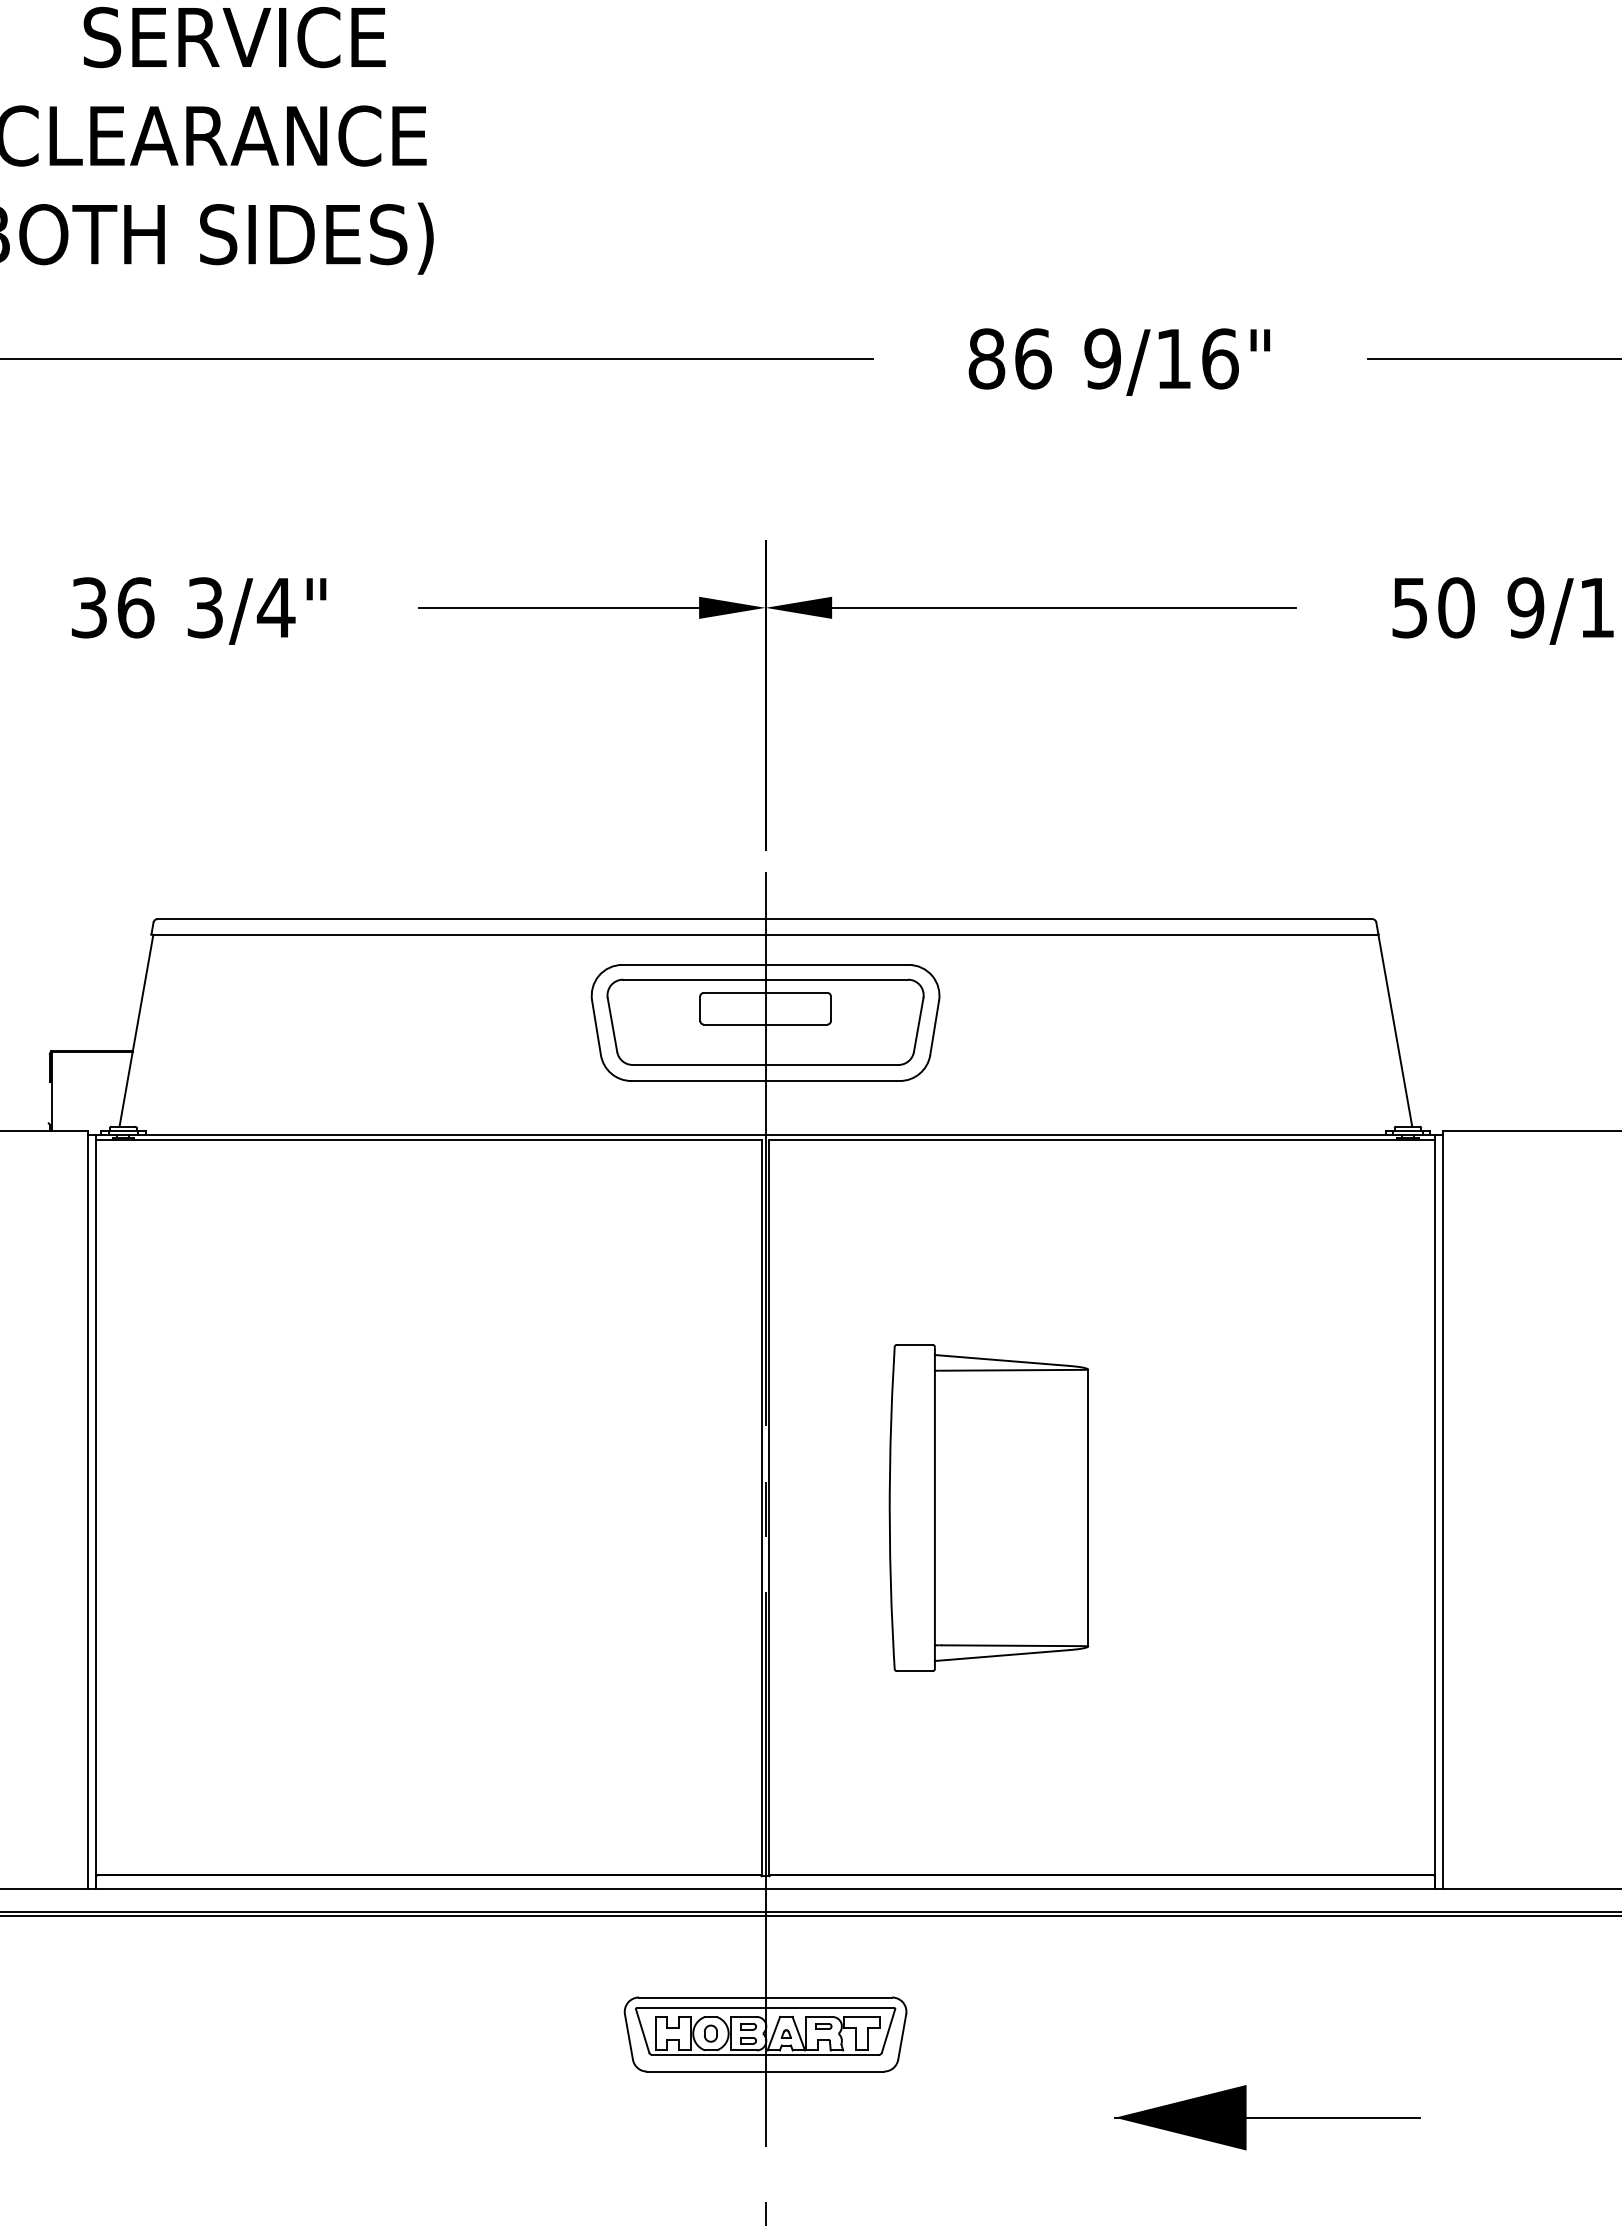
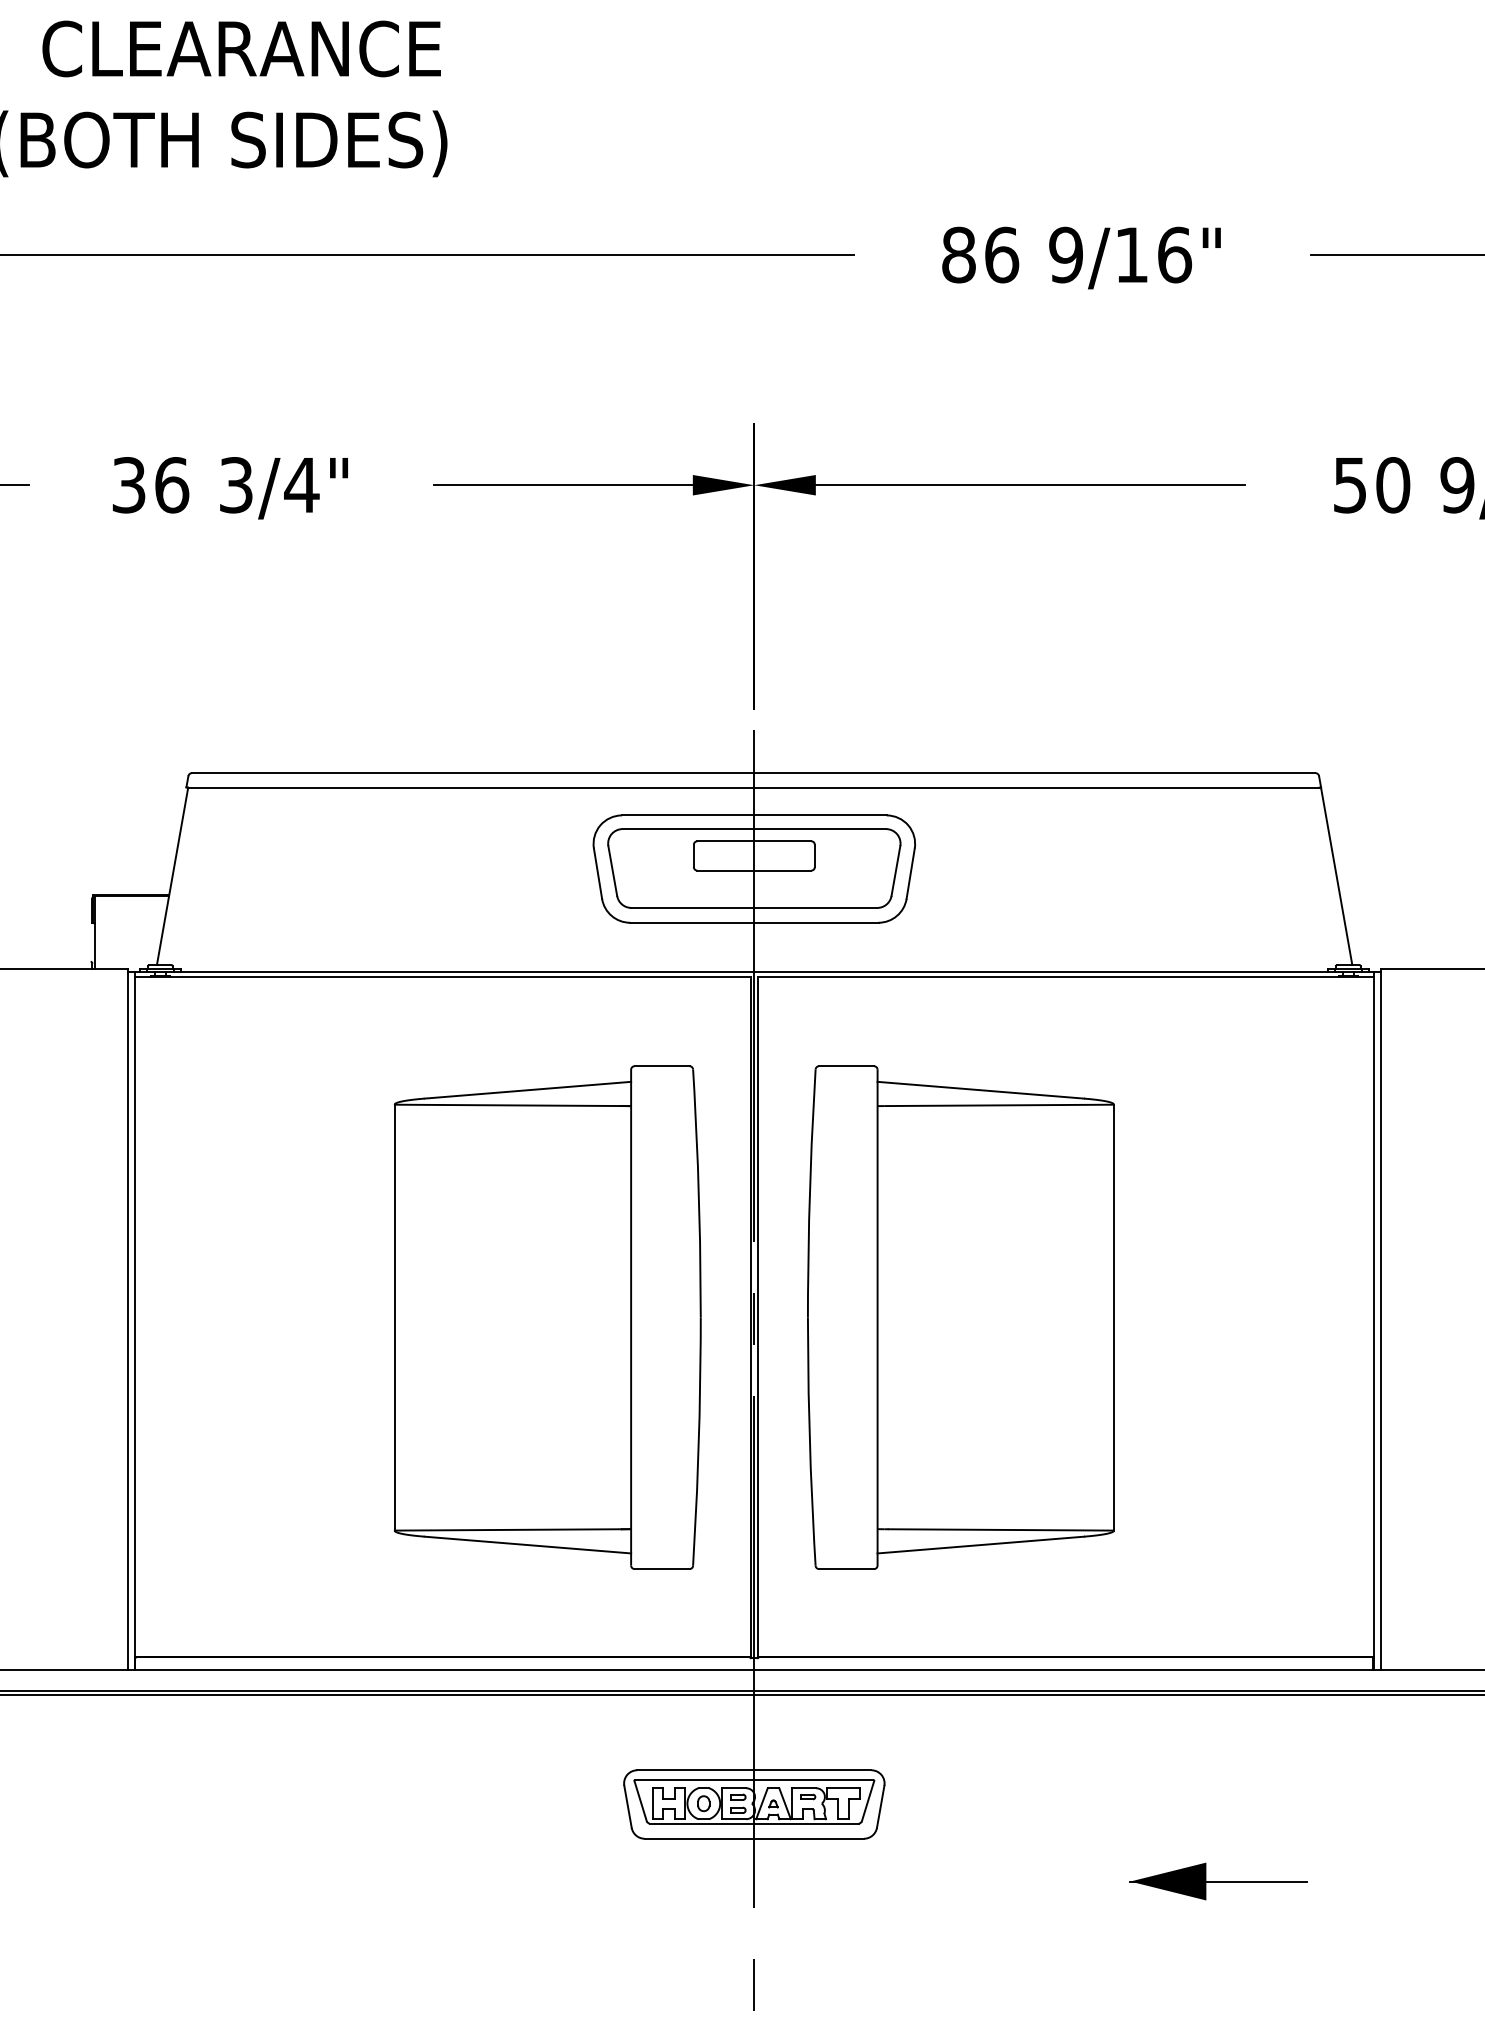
part: (541, 1507) -> (547, 1317), added
part: (988, 1507) -> (960, 1317), size x1.67
part: (1267, 2117) -> (1218, 1881), size x0.62

